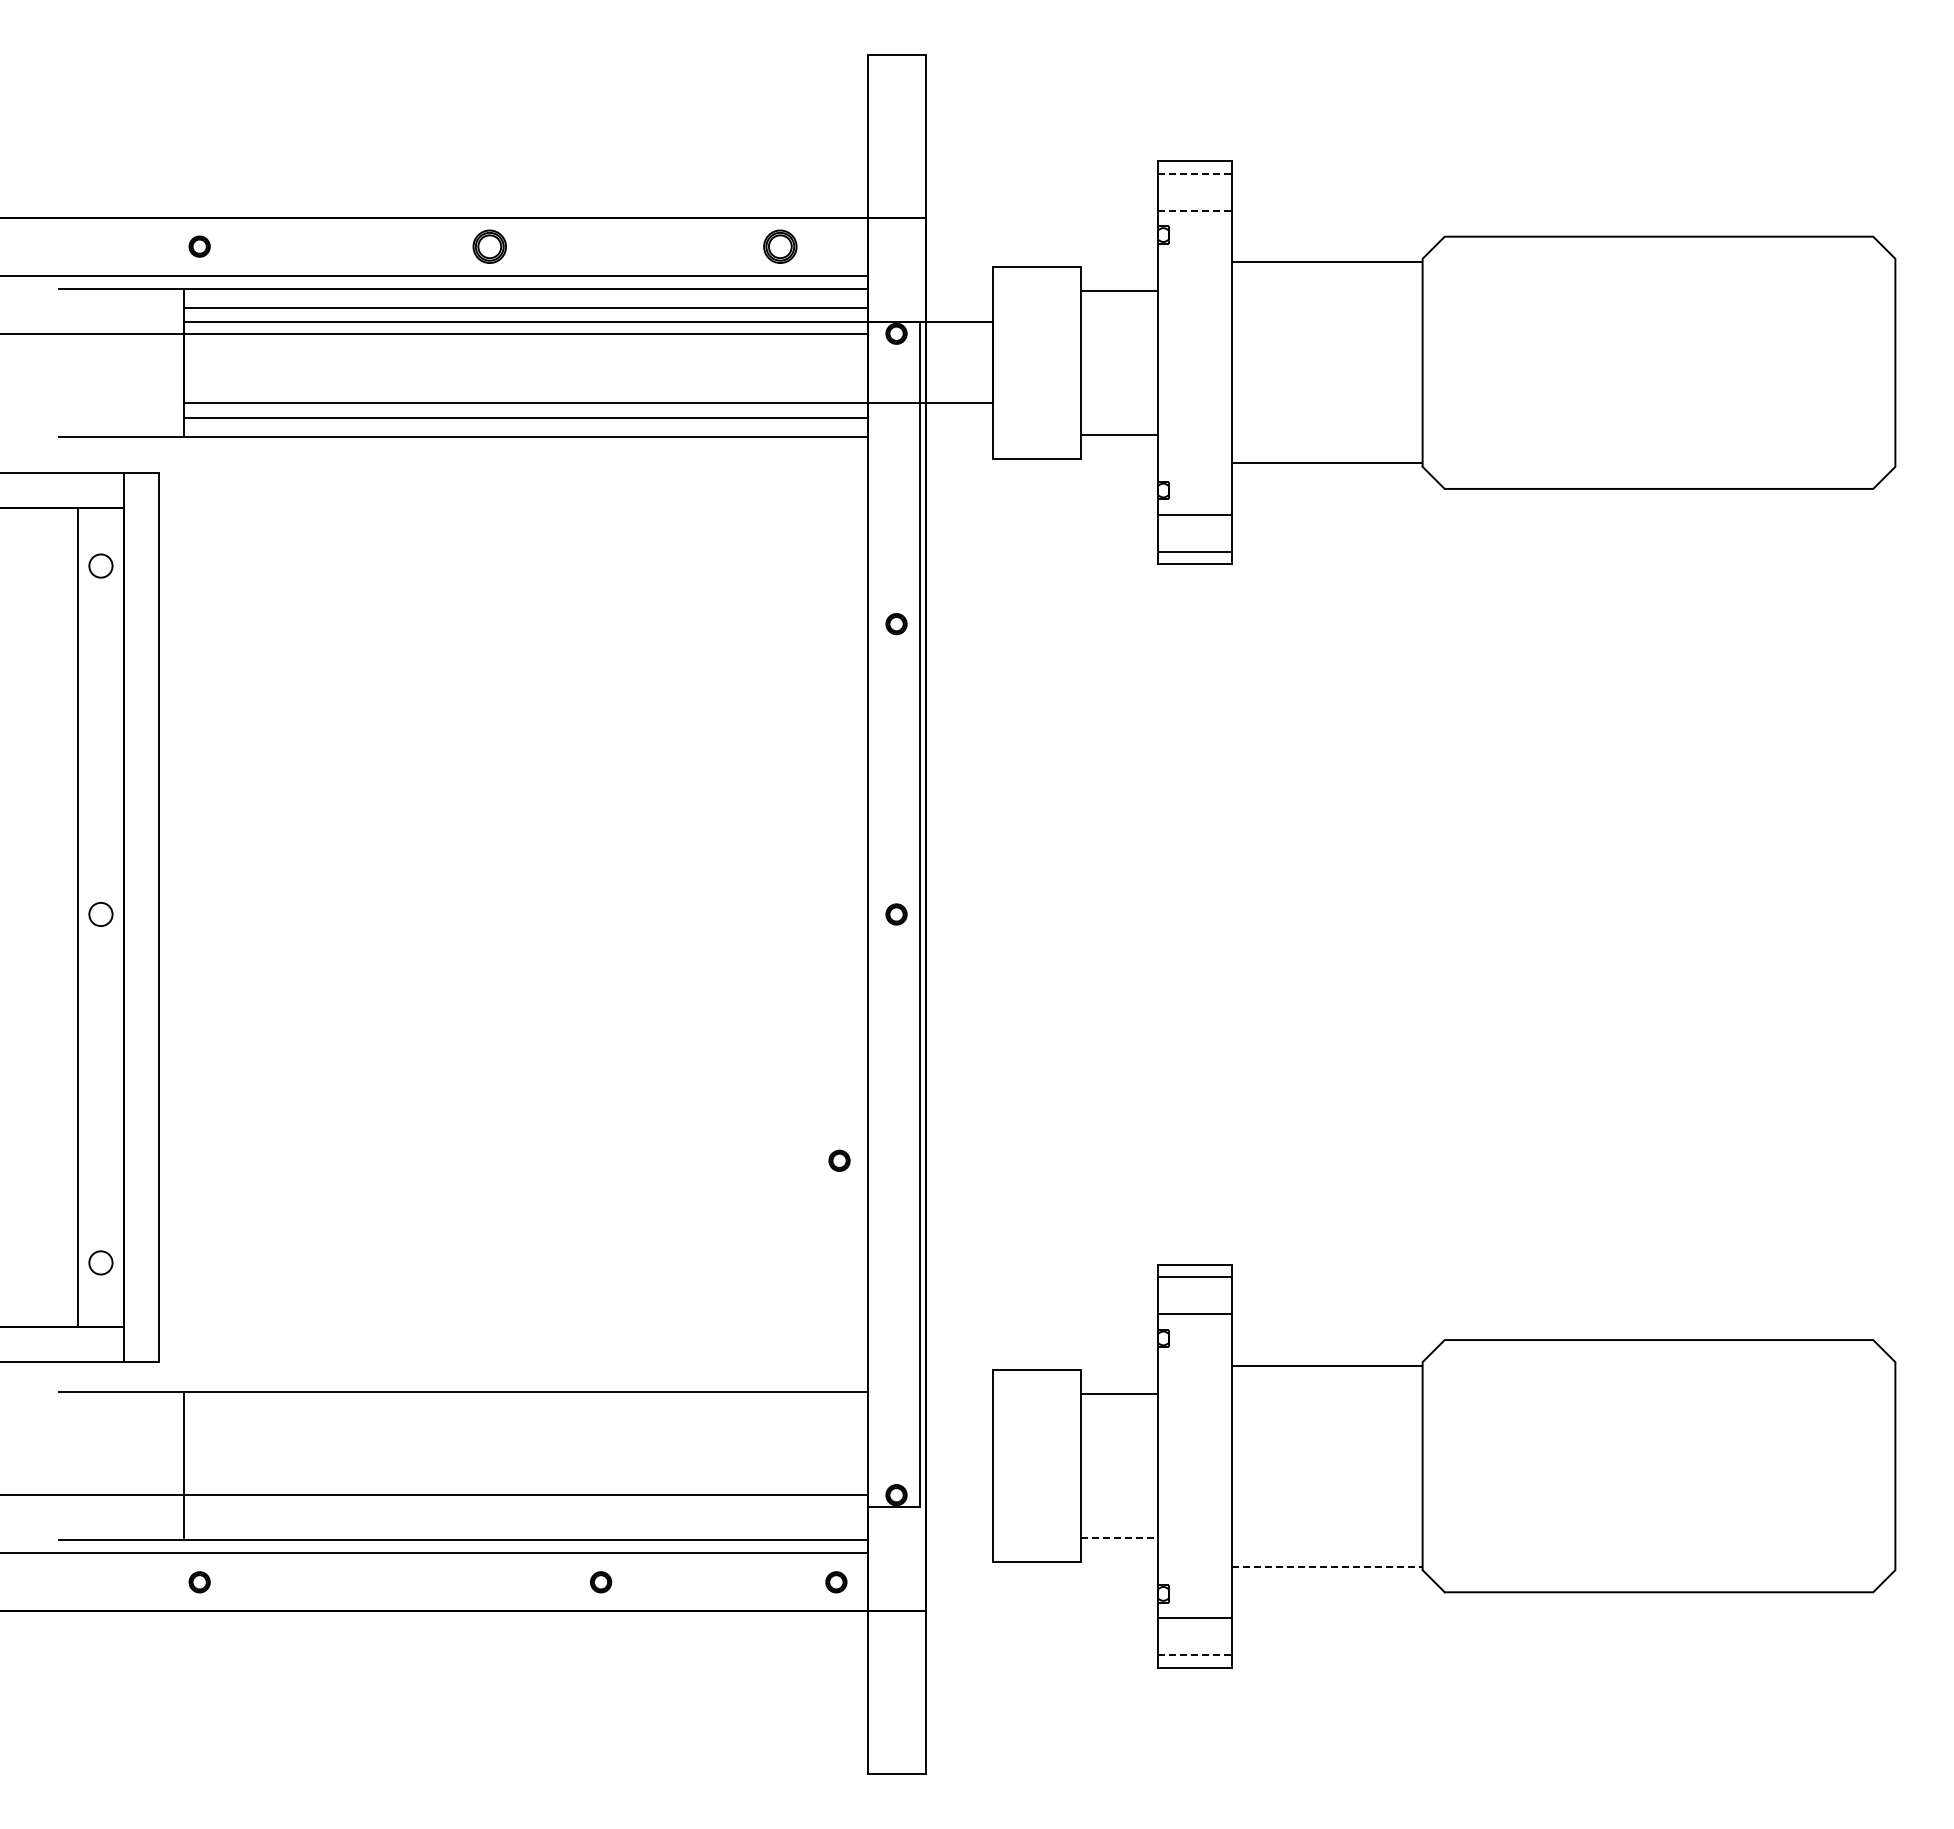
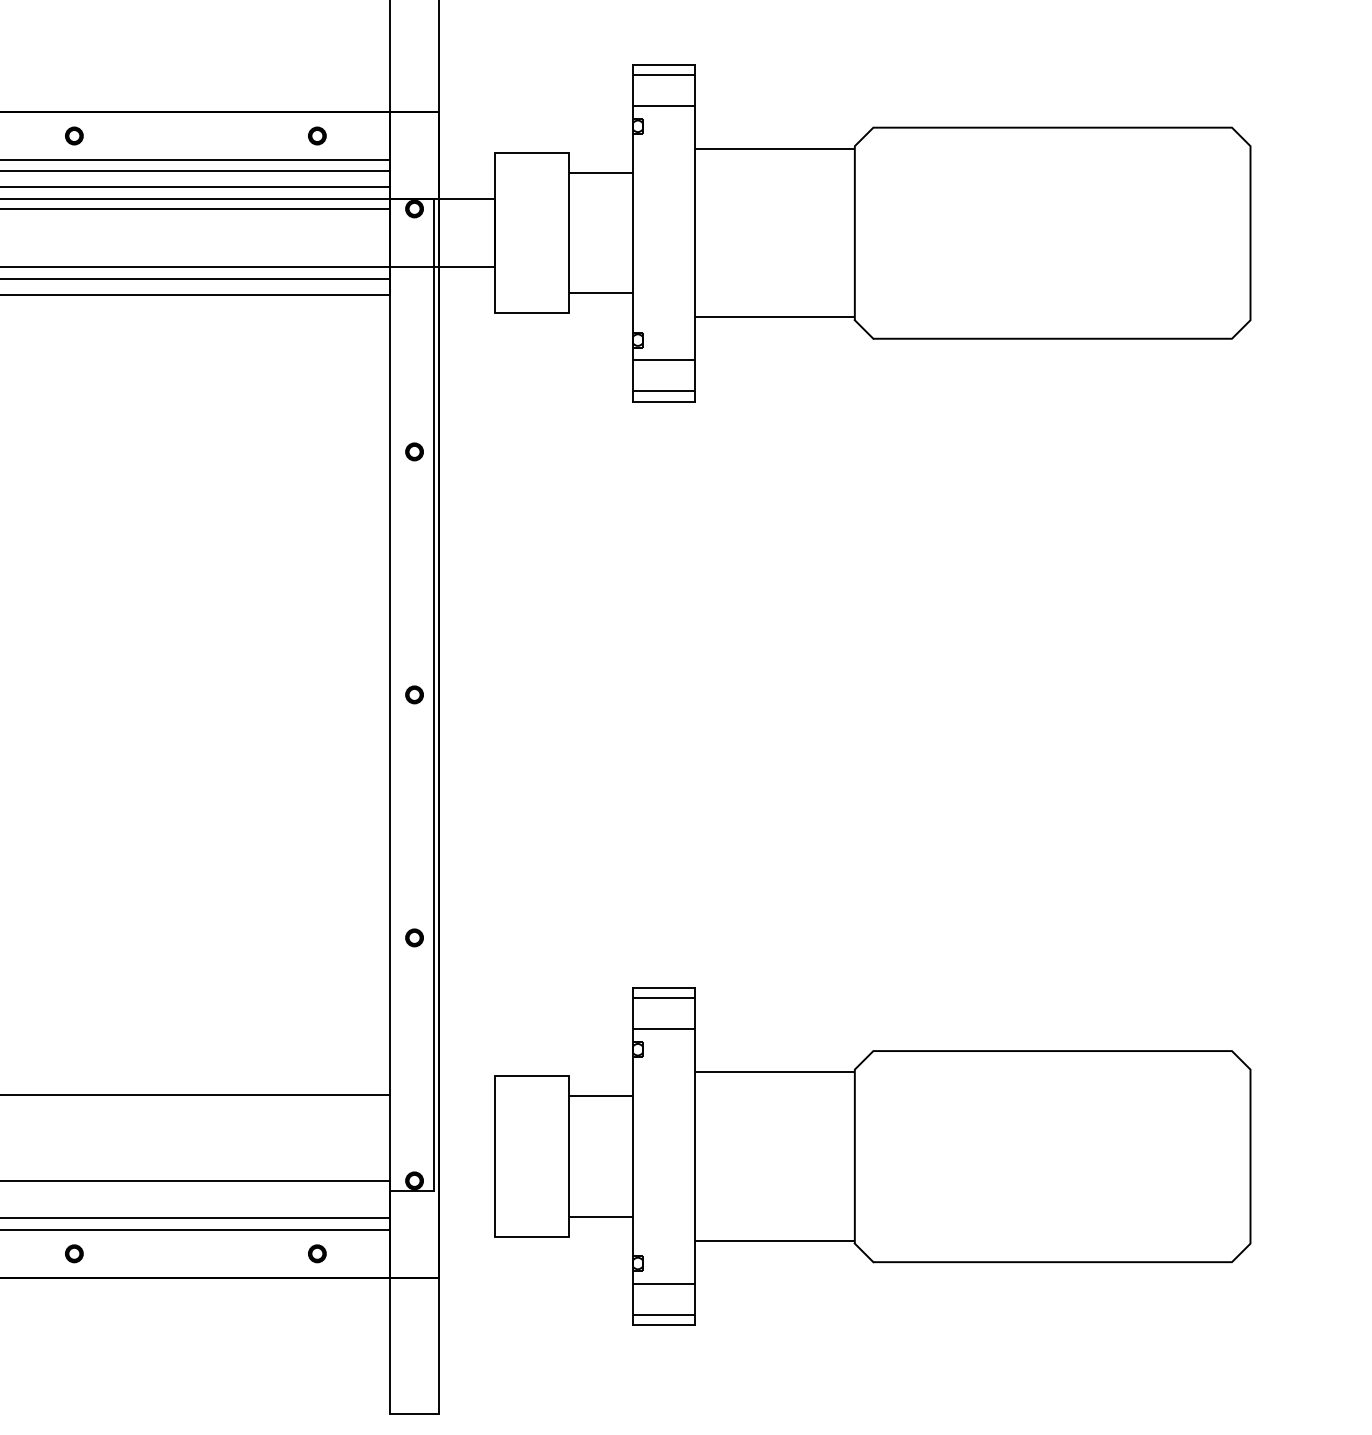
line: (1194, 173) -> (663, 74), dashed -> solid
line: (1194, 210) -> (663, 105), dashed -> solid
part: (490, 246) -> (74, 135), size x0.62
part: (780, 246) -> (317, 135), size x0.62
part: (839, 1160) -> (414, 937), moved
line: (1120, 1538) -> (602, 1217), dashed -> solid
line: (1327, 1566) -> (775, 1240), dashed -> solid
part: (601, 1582) -> (74, 1253), moved
part: (836, 1582) -> (317, 1253), moved
line: (1194, 1655) -> (663, 1315), dashed -> solid

